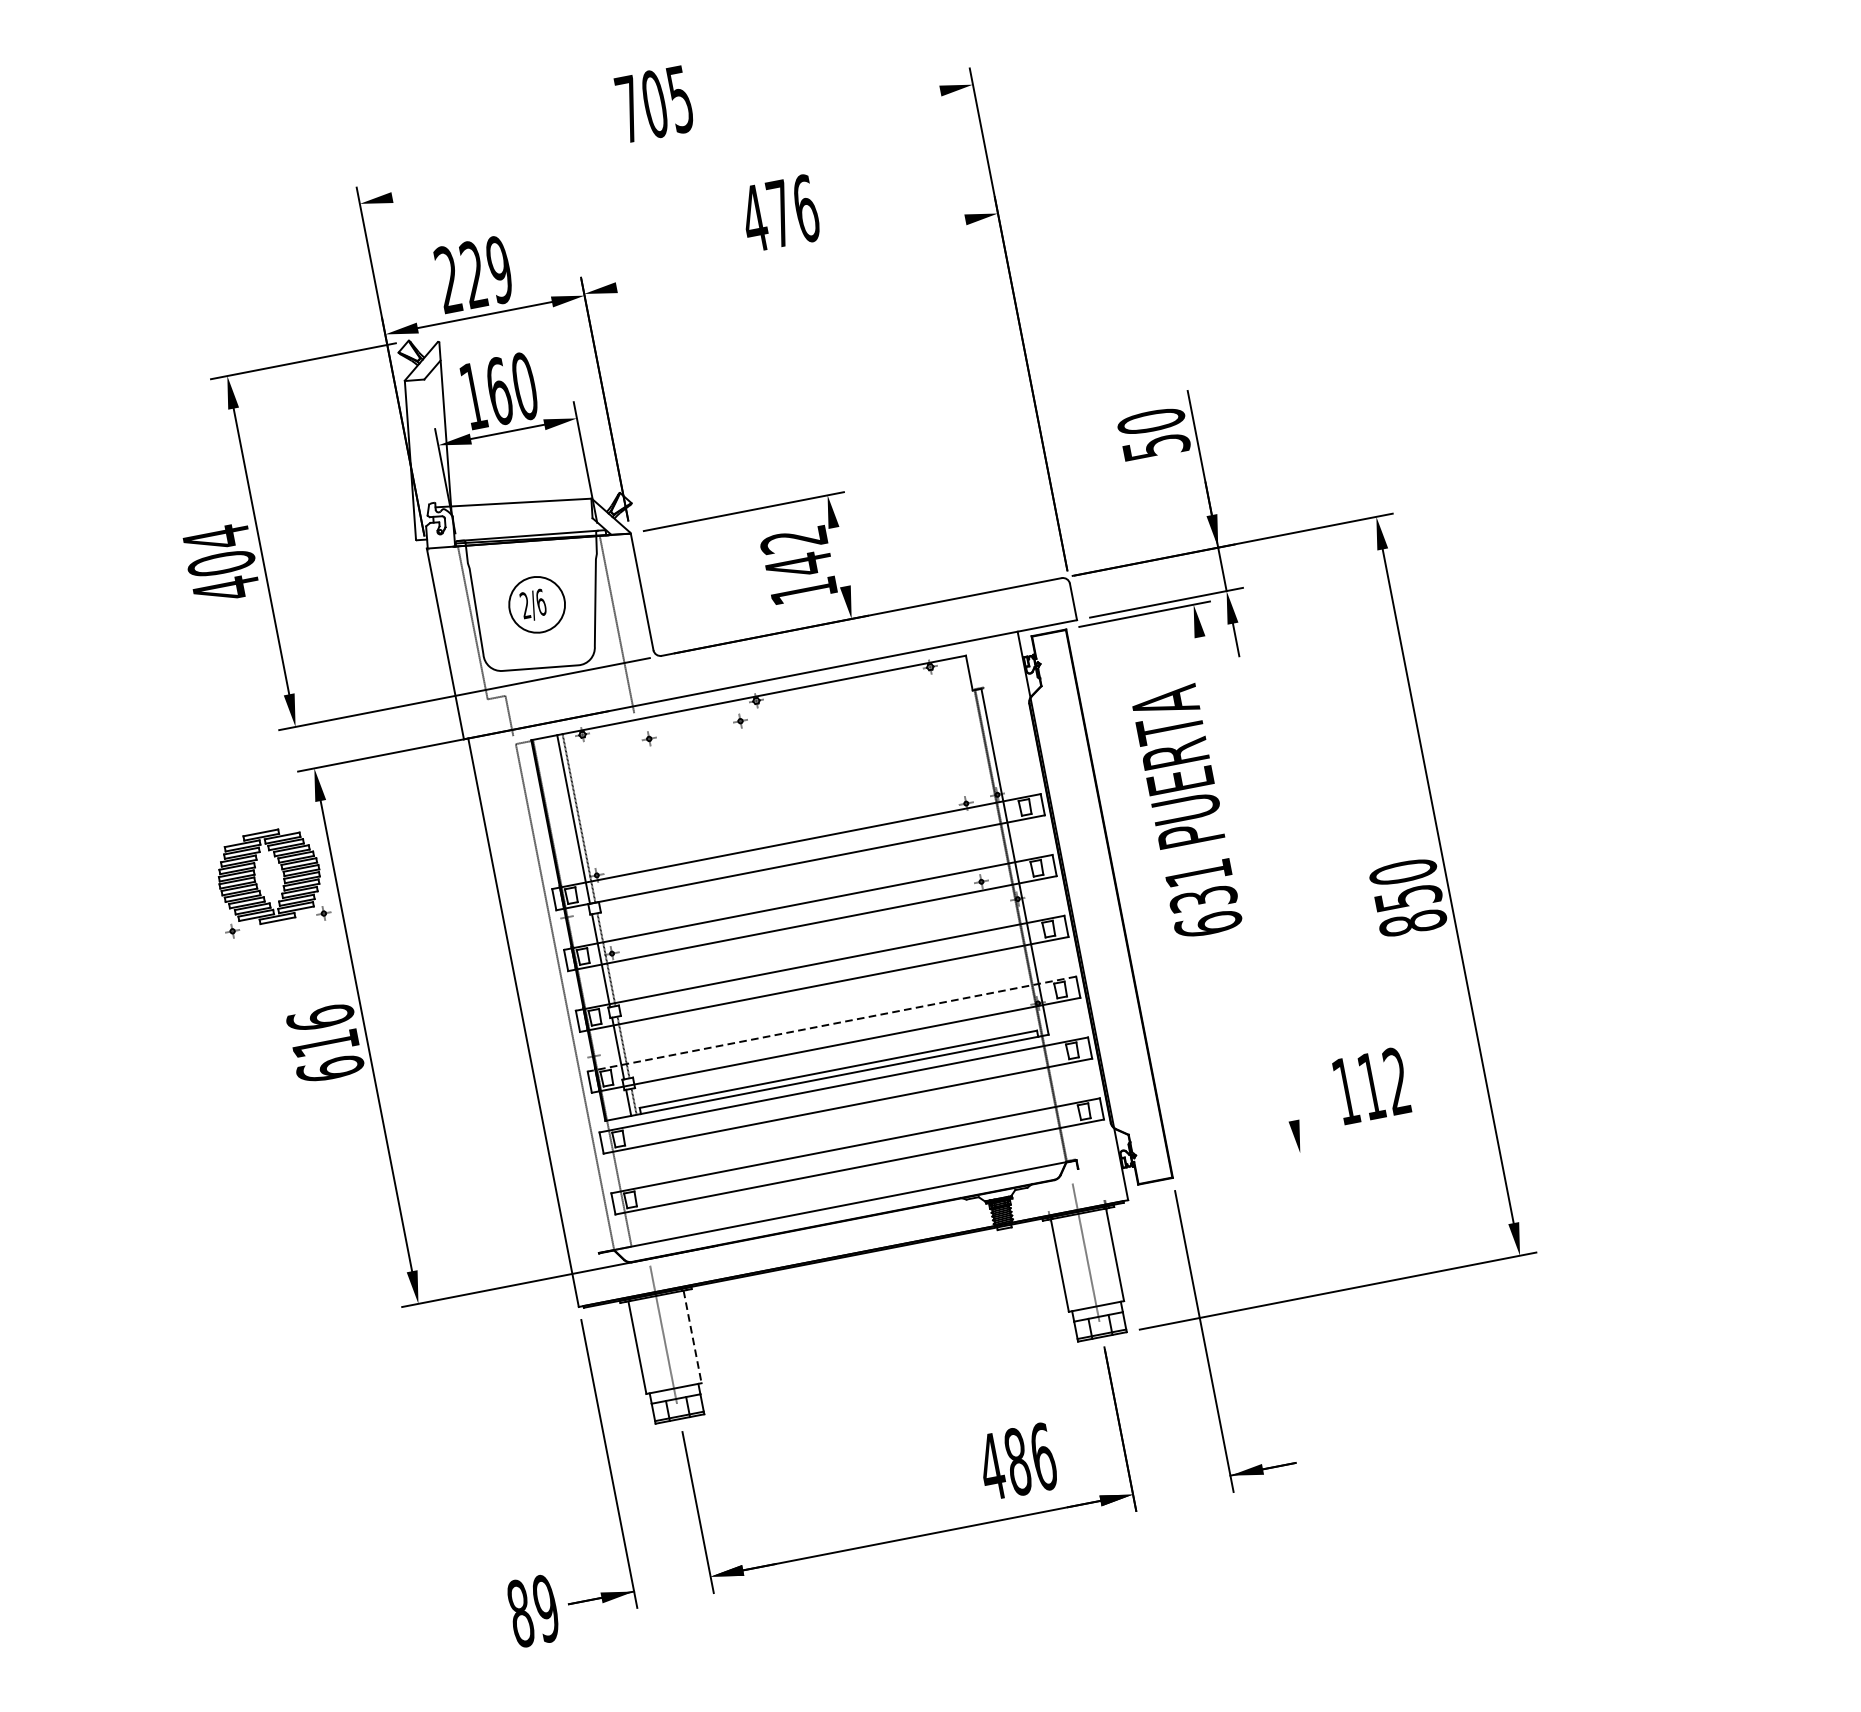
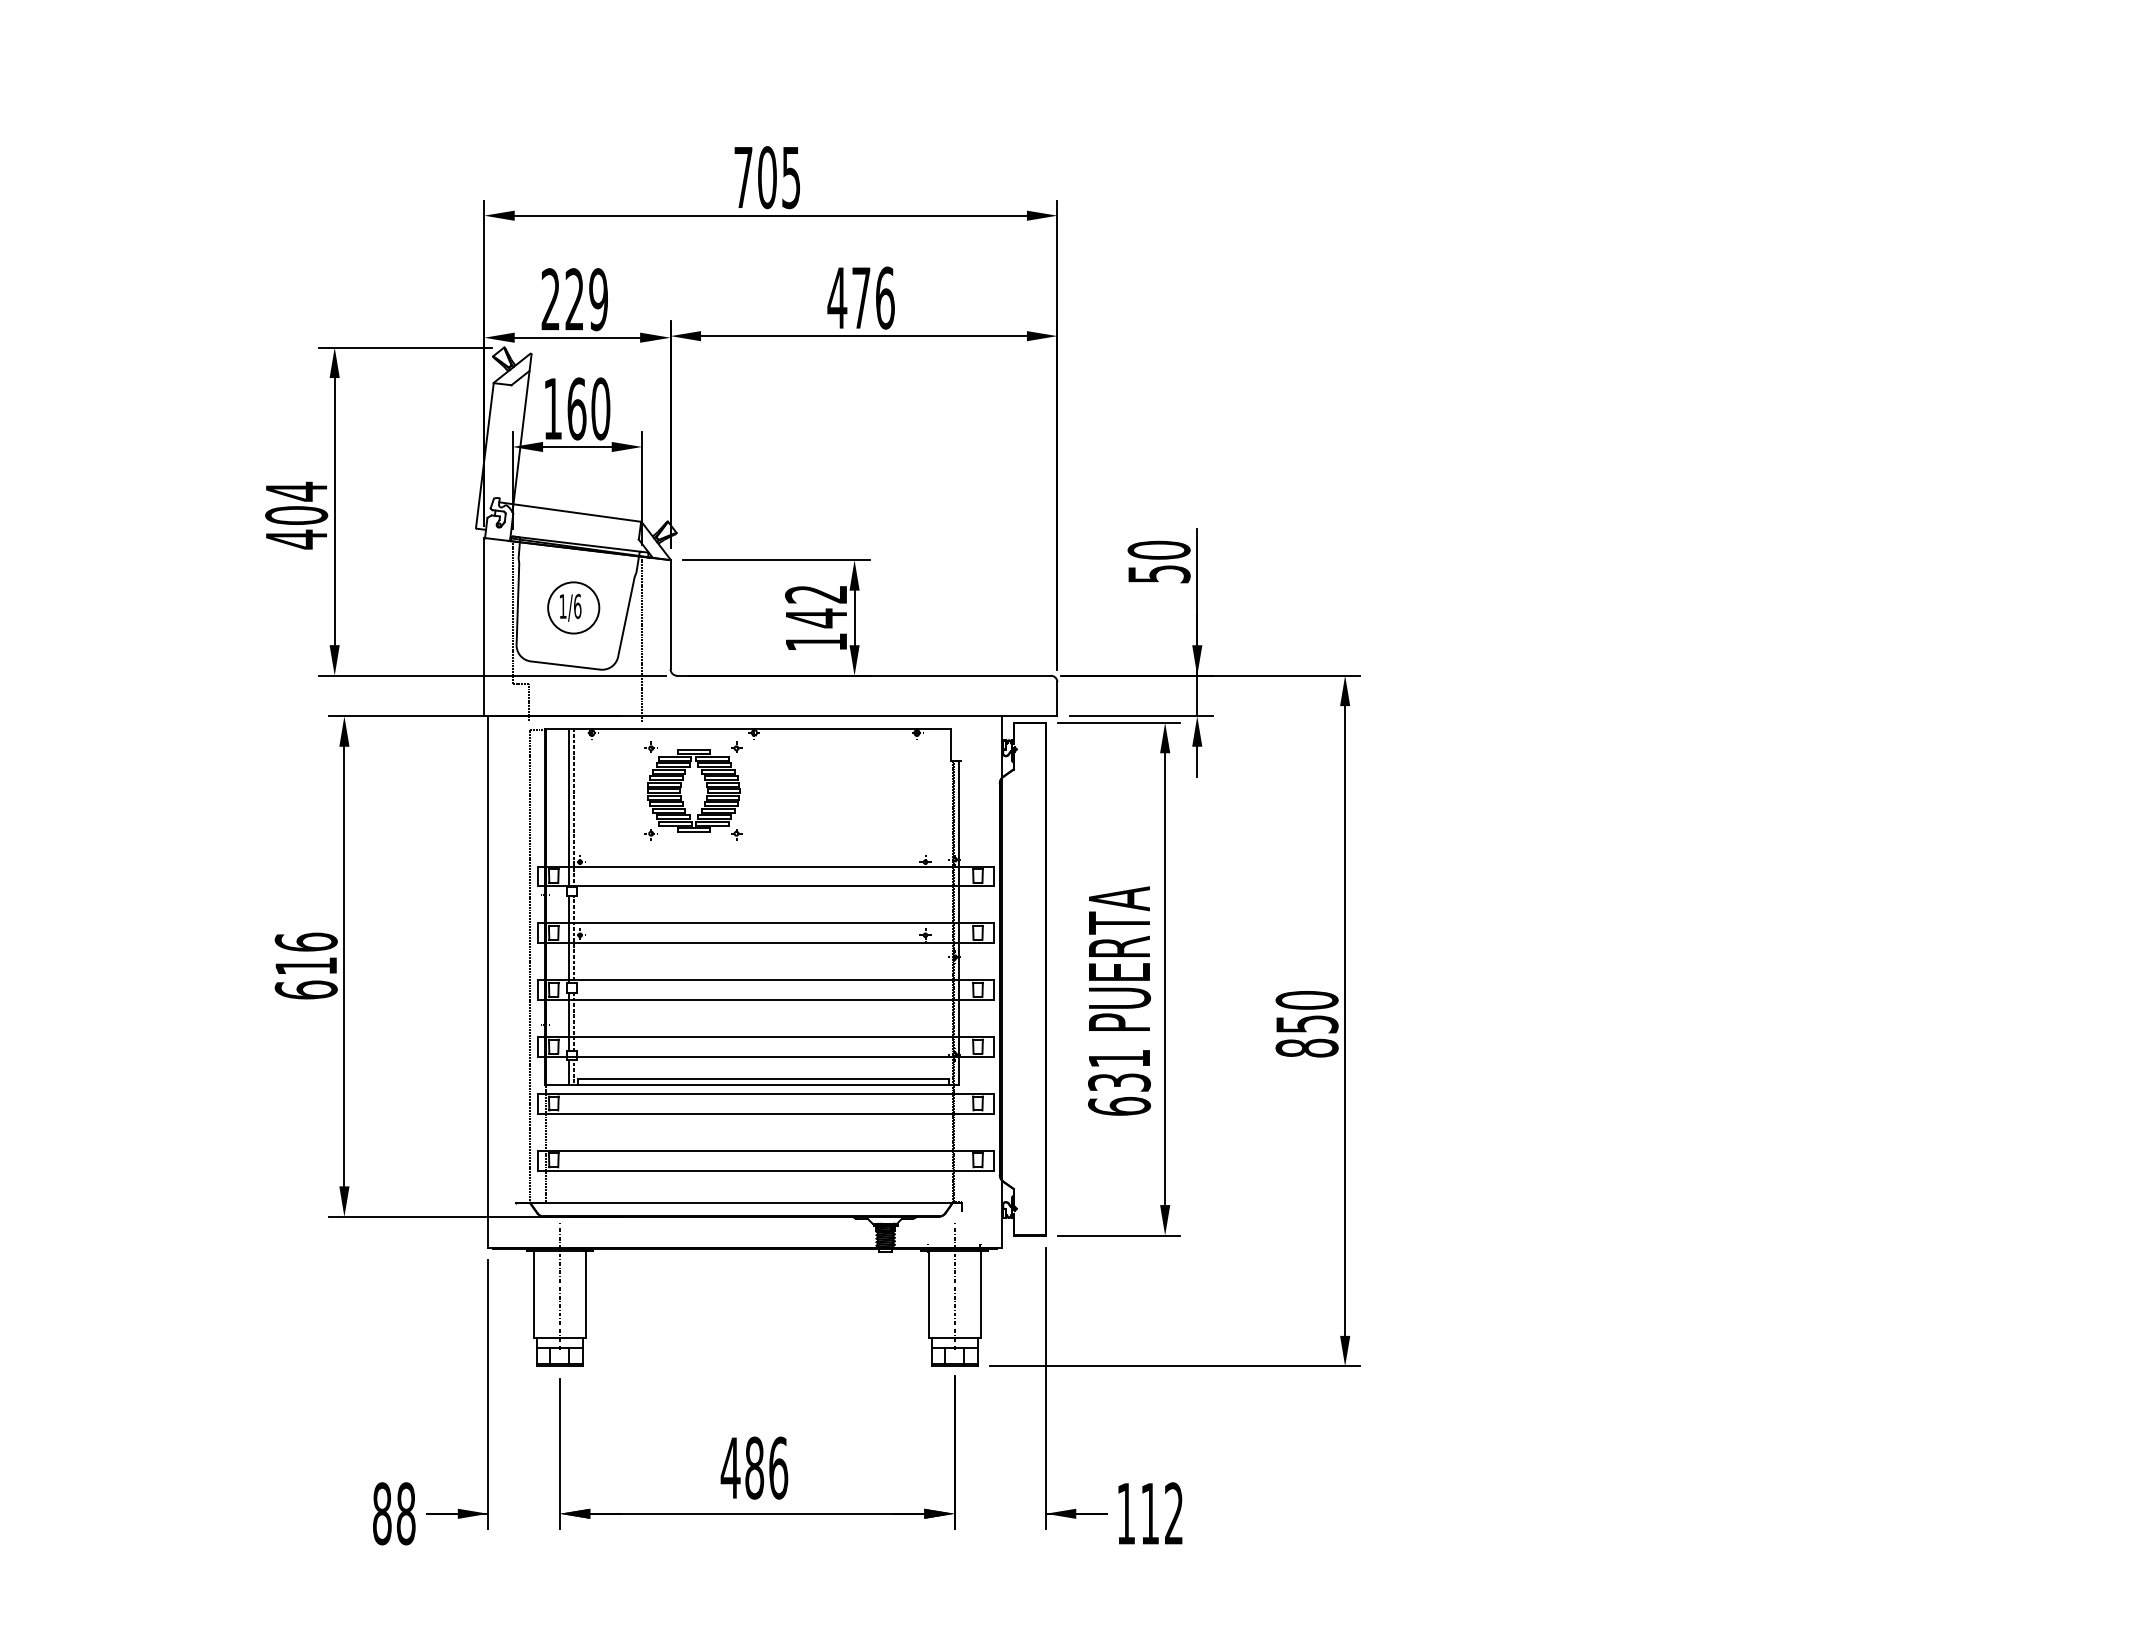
line: (666, 144) -> (770, 215), added
line: (790, 254) -> (863, 336), added
line: (839, 556) -> (854, 617), added
text: (524, 605) -> (562, 606), 2/6 -> 1/6
text: (1186, 811) -> (1119, 1000), moved
line: (1247, 879) -> (1165, 979), added
part: (257, 884) -> (681, 795), moved
line: (831, 1024) -> (765, 1037), dashed -> solid
text: (1371, 1085) -> (1150, 1513), moved
line: (1251, 1162) -> (1119, 1235), added
line: (692, 1337) -> (585, 1295), dashed -> solid
text: (1017, 1461) -> (754, 1467), moved
text: (545, 1608) -> (405, 1513), 89 -> 88

